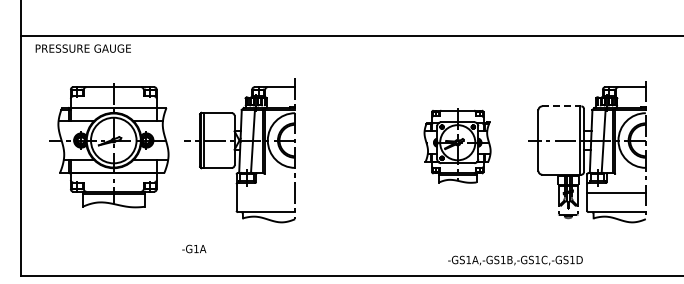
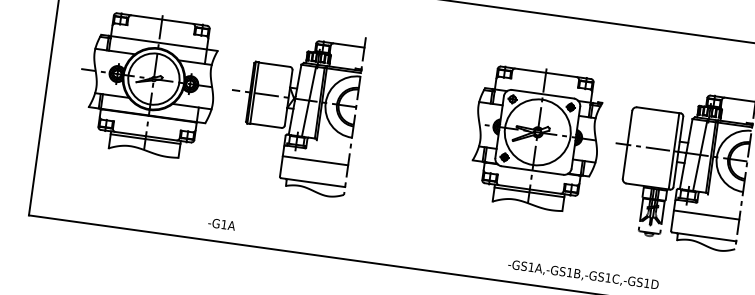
line: (561, 106) -> (658, 110), dashed -> solid
part: (457, 145) -> (536, 137), size x1.67
line: (265, 192) -> (315, 160), added
text: (194, 248) -> (222, 223), moved

